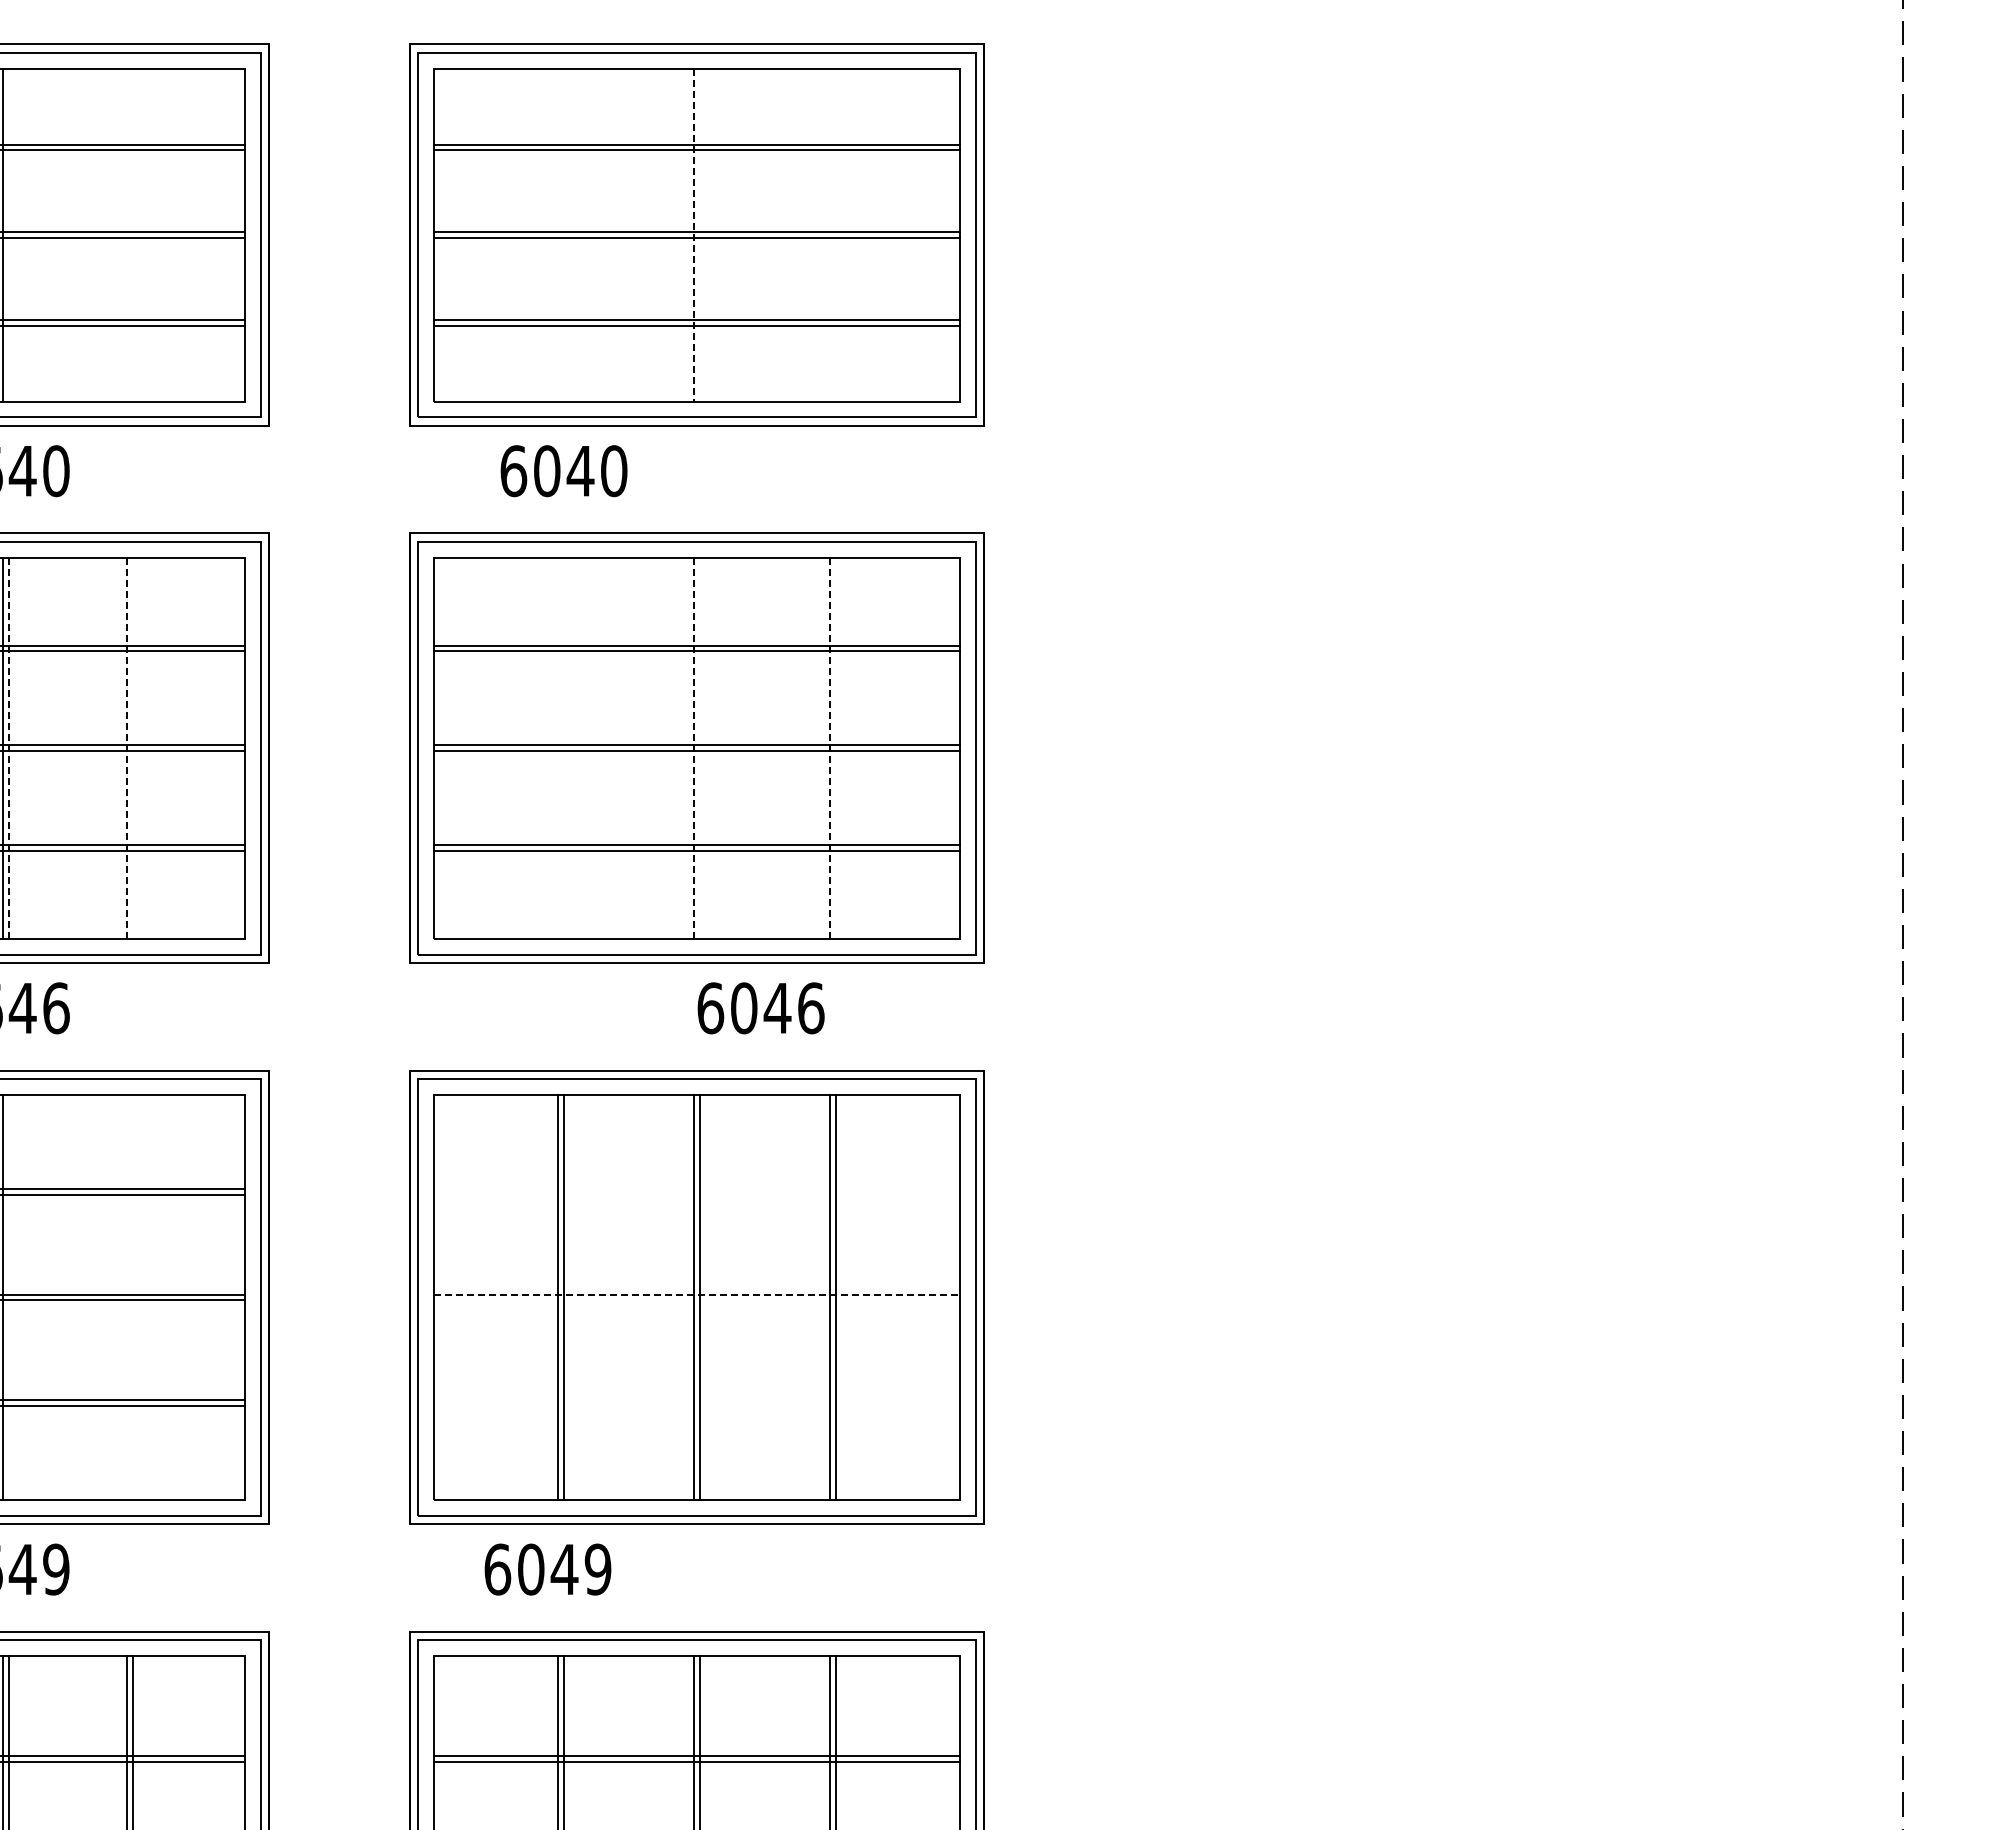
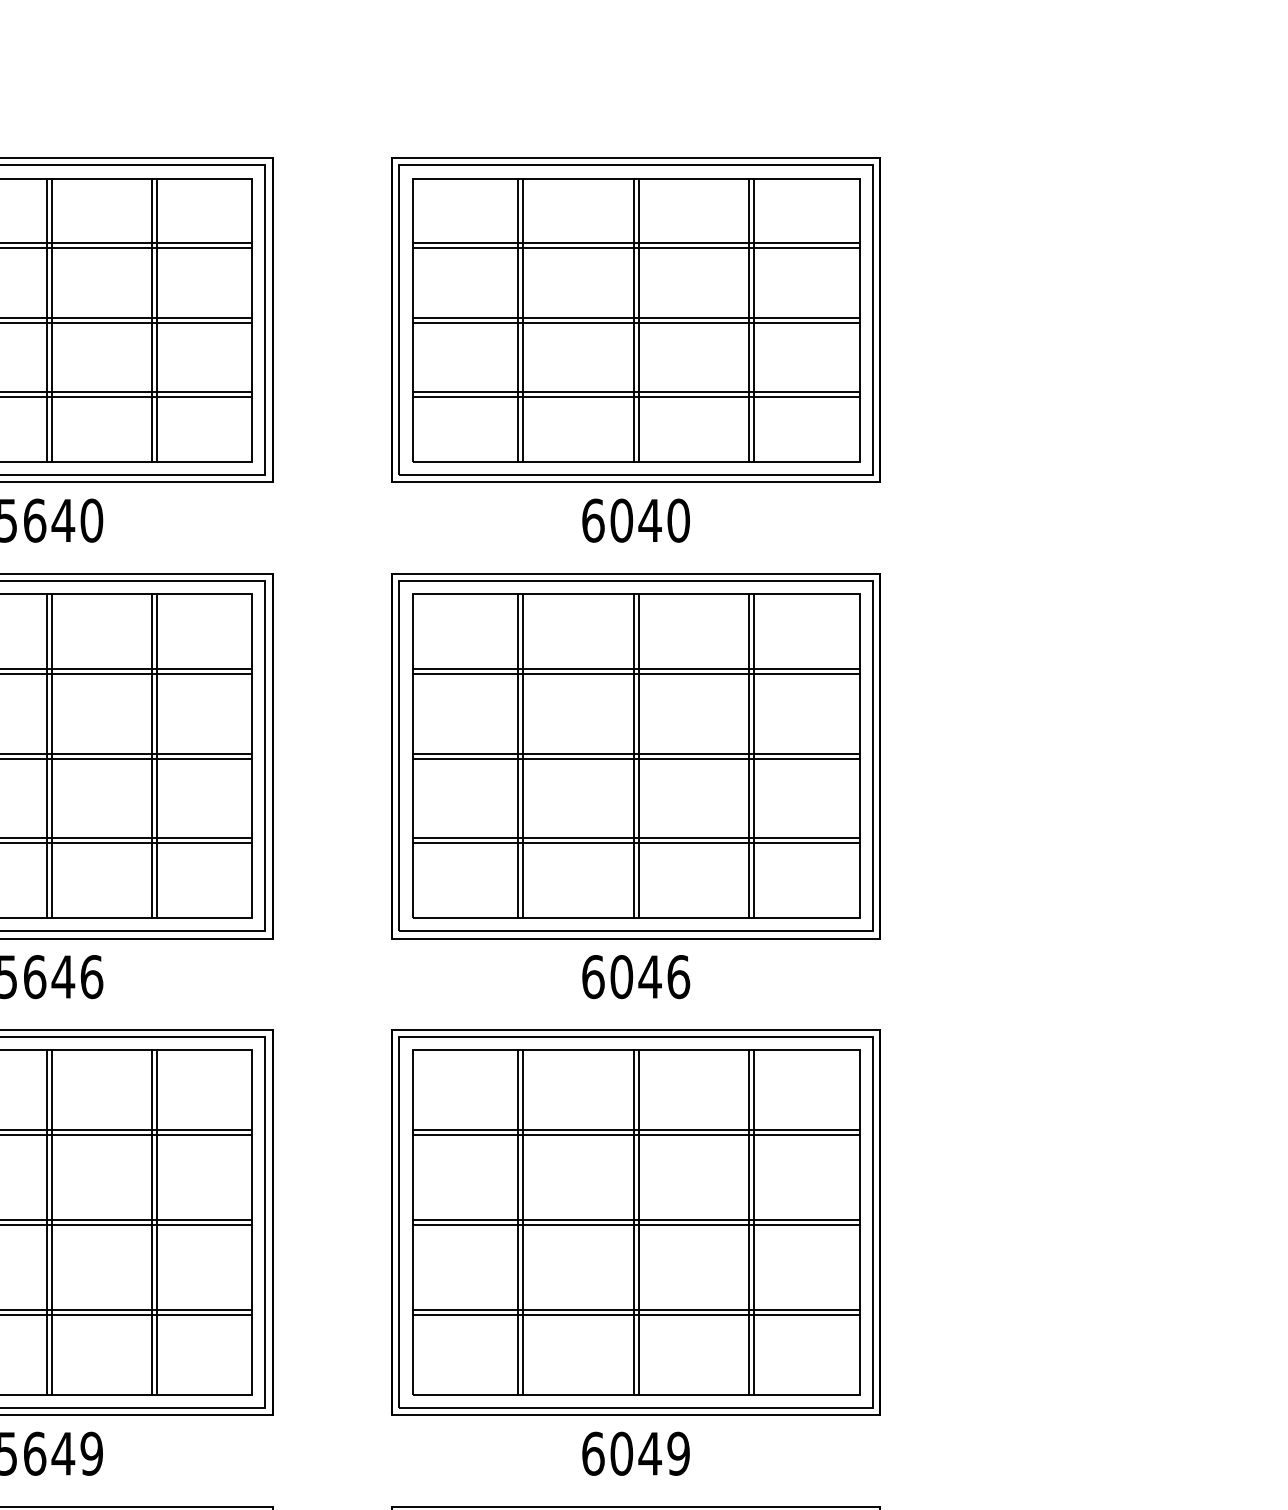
line: (9, 234) -> (52, 319), added
line: (127, 234) -> (152, 319), added
line: (132, 234) -> (156, 319), added
line: (557, 234) -> (517, 319), added
line: (563, 234) -> (522, 319), added
line: (699, 234) -> (638, 319), added
line: (830, 234) -> (749, 319), added
line: (836, 234) -> (754, 319), added
line: (694, 235) -> (633, 320), dashed -> solid
text: (563, 471) -> (635, 520), moved
line: (9, 748) -> (52, 756), dashed -> solid
line: (127, 748) -> (152, 756), dashed -> solid
line: (132, 748) -> (156, 756), added
line: (557, 748) -> (517, 756), added
line: (563, 748) -> (522, 756), added
line: (694, 748) -> (633, 756), dashed -> solid
line: (699, 748) -> (638, 756), added
line: (830, 748) -> (749, 756), dashed -> solid
line: (836, 748) -> (754, 756), added
text: (760, 1008) -> (635, 977), moved
line: (696, 1188) -> (635, 1130), added
line: (696, 1194) -> (635, 1135), added
line: (697, 1294) -> (636, 1220), dashed -> solid
line: (9, 1297) -> (52, 1222), added
line: (127, 1297) -> (152, 1222), added
line: (132, 1297) -> (156, 1222), added
line: (696, 1300) -> (635, 1225), added
line: (696, 1400) -> (635, 1310), added
line: (696, 1406) -> (635, 1315), added
text: (547, 1569) -> (635, 1453), moved

